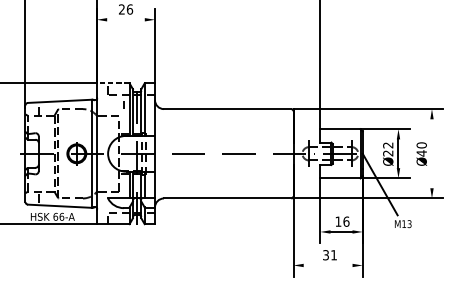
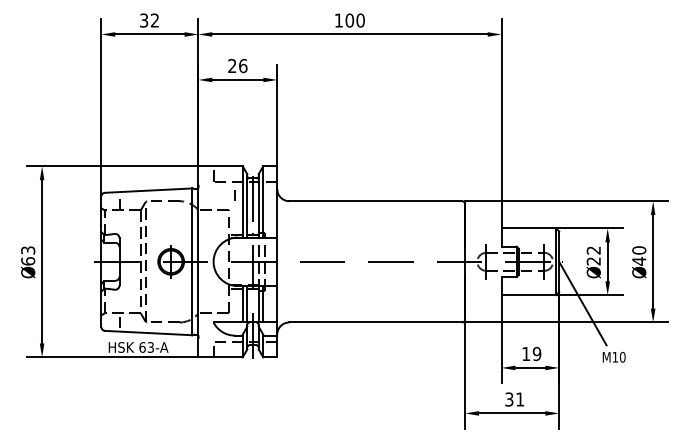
line: (125, 19) -> (237, 79), added
line: (113, 83) -> (220, 166), dashed -> solid
line: (432, 153) -> (653, 261), added
text: (61, 216) -> (150, 347), 66-A -> 63-A
text: (346, 222) -> (536, 354), 16 -> 19
text: (409, 224) -> (622, 357), M13 -> M10
line: (328, 265) -> (512, 413), added

